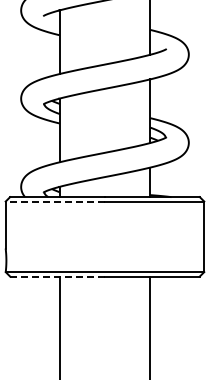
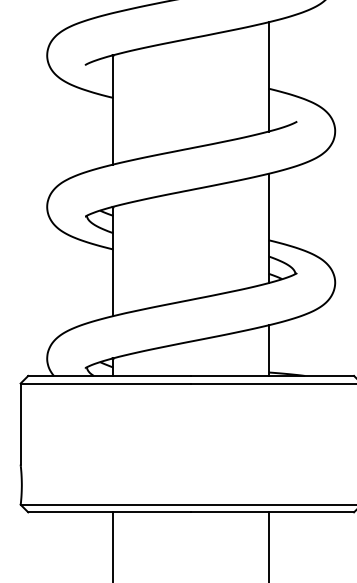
line: (55, 201) -> (106, 383), dashed -> solid
line: (57, 276) -> (109, 512), dashed -> solid

